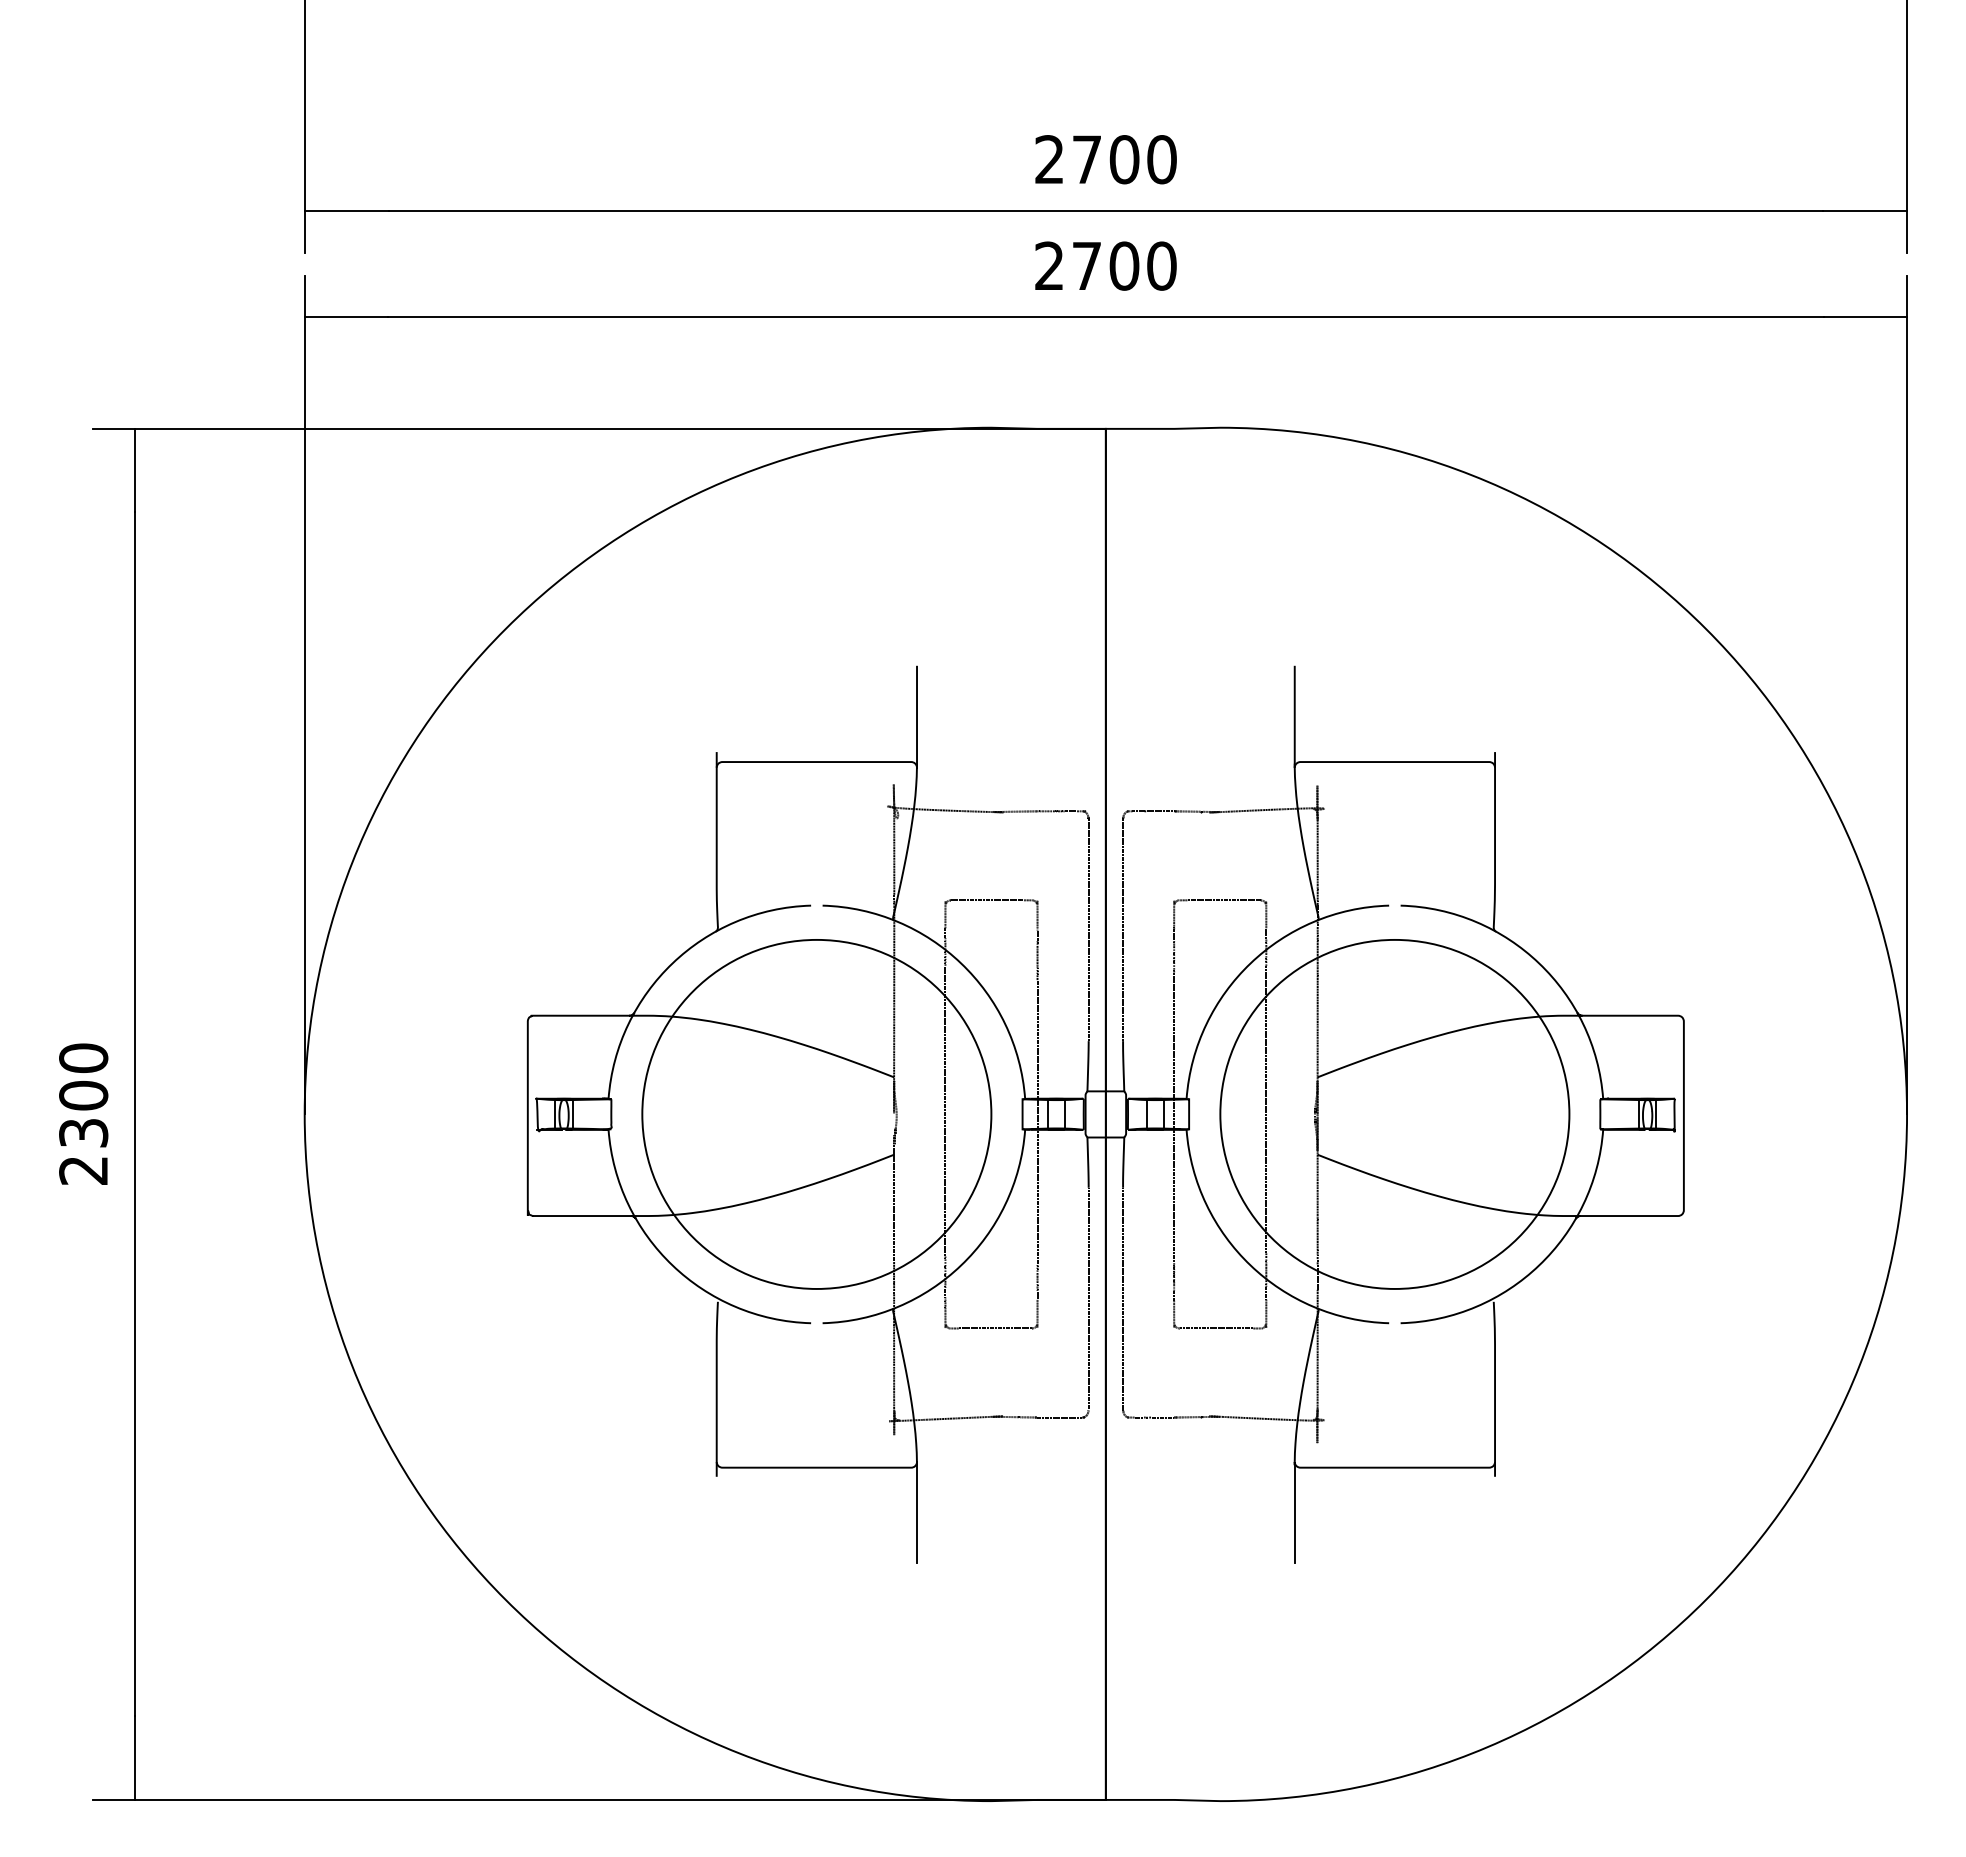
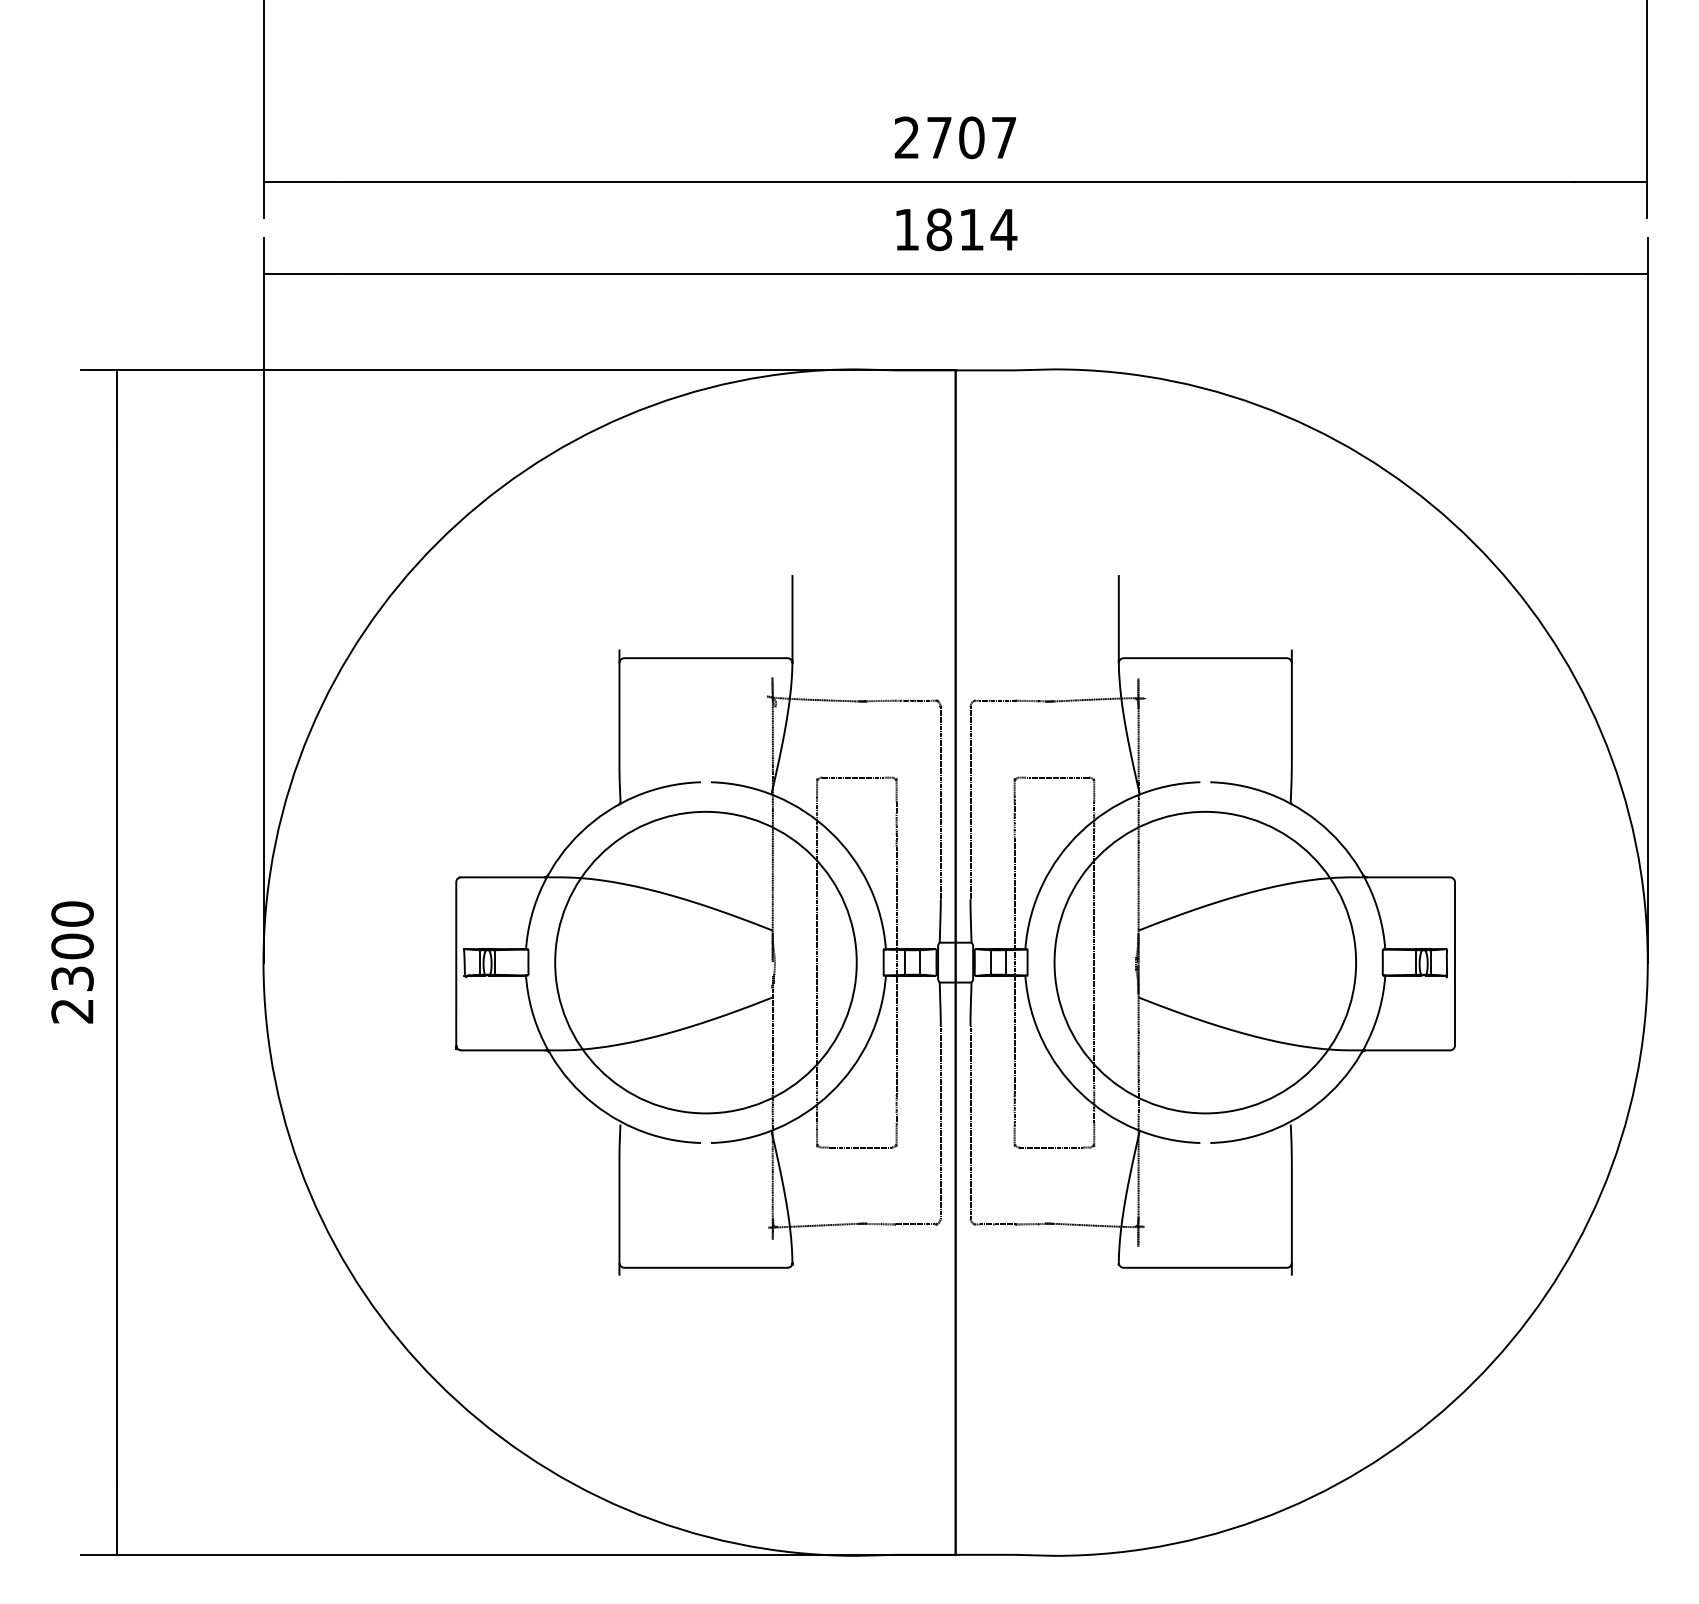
text: (1161, 159) -> (1003, 137), 2700 -> 2707
text: (1106, 265) -> (956, 229), 2700 -> 1814
line: (917, 1513) -> (792, 1307), removed
line: (1294, 1513) -> (1118, 1307), removed

